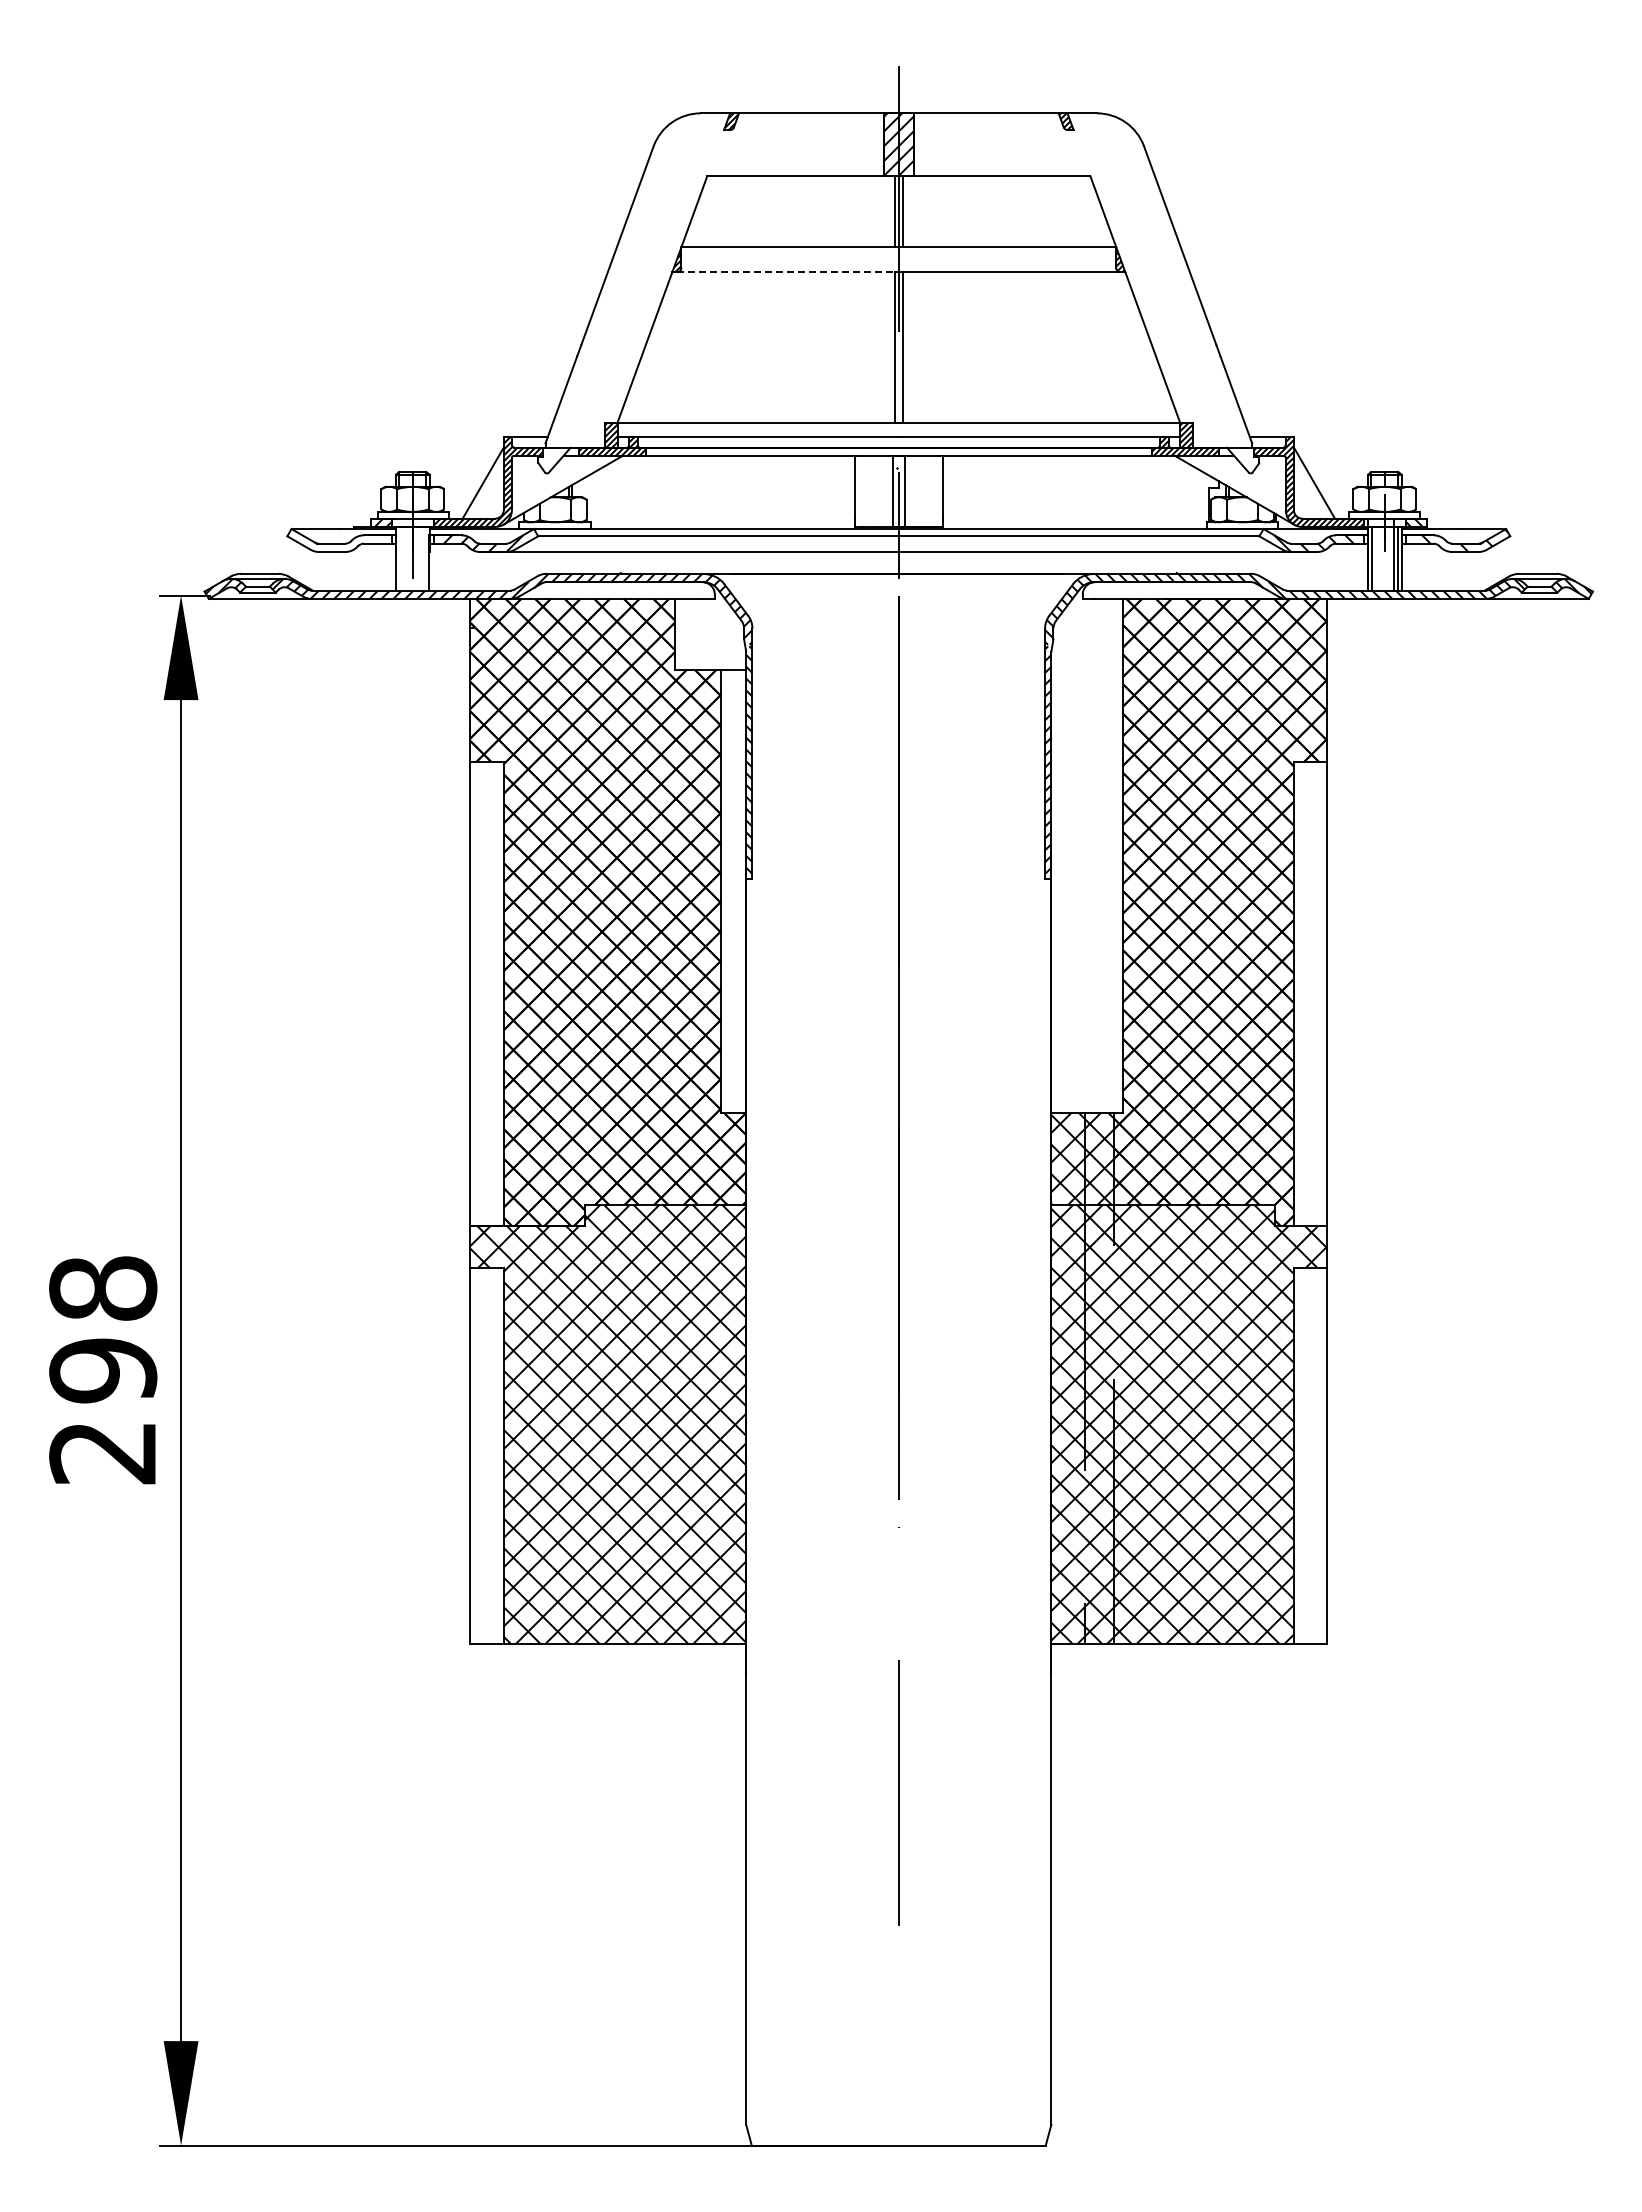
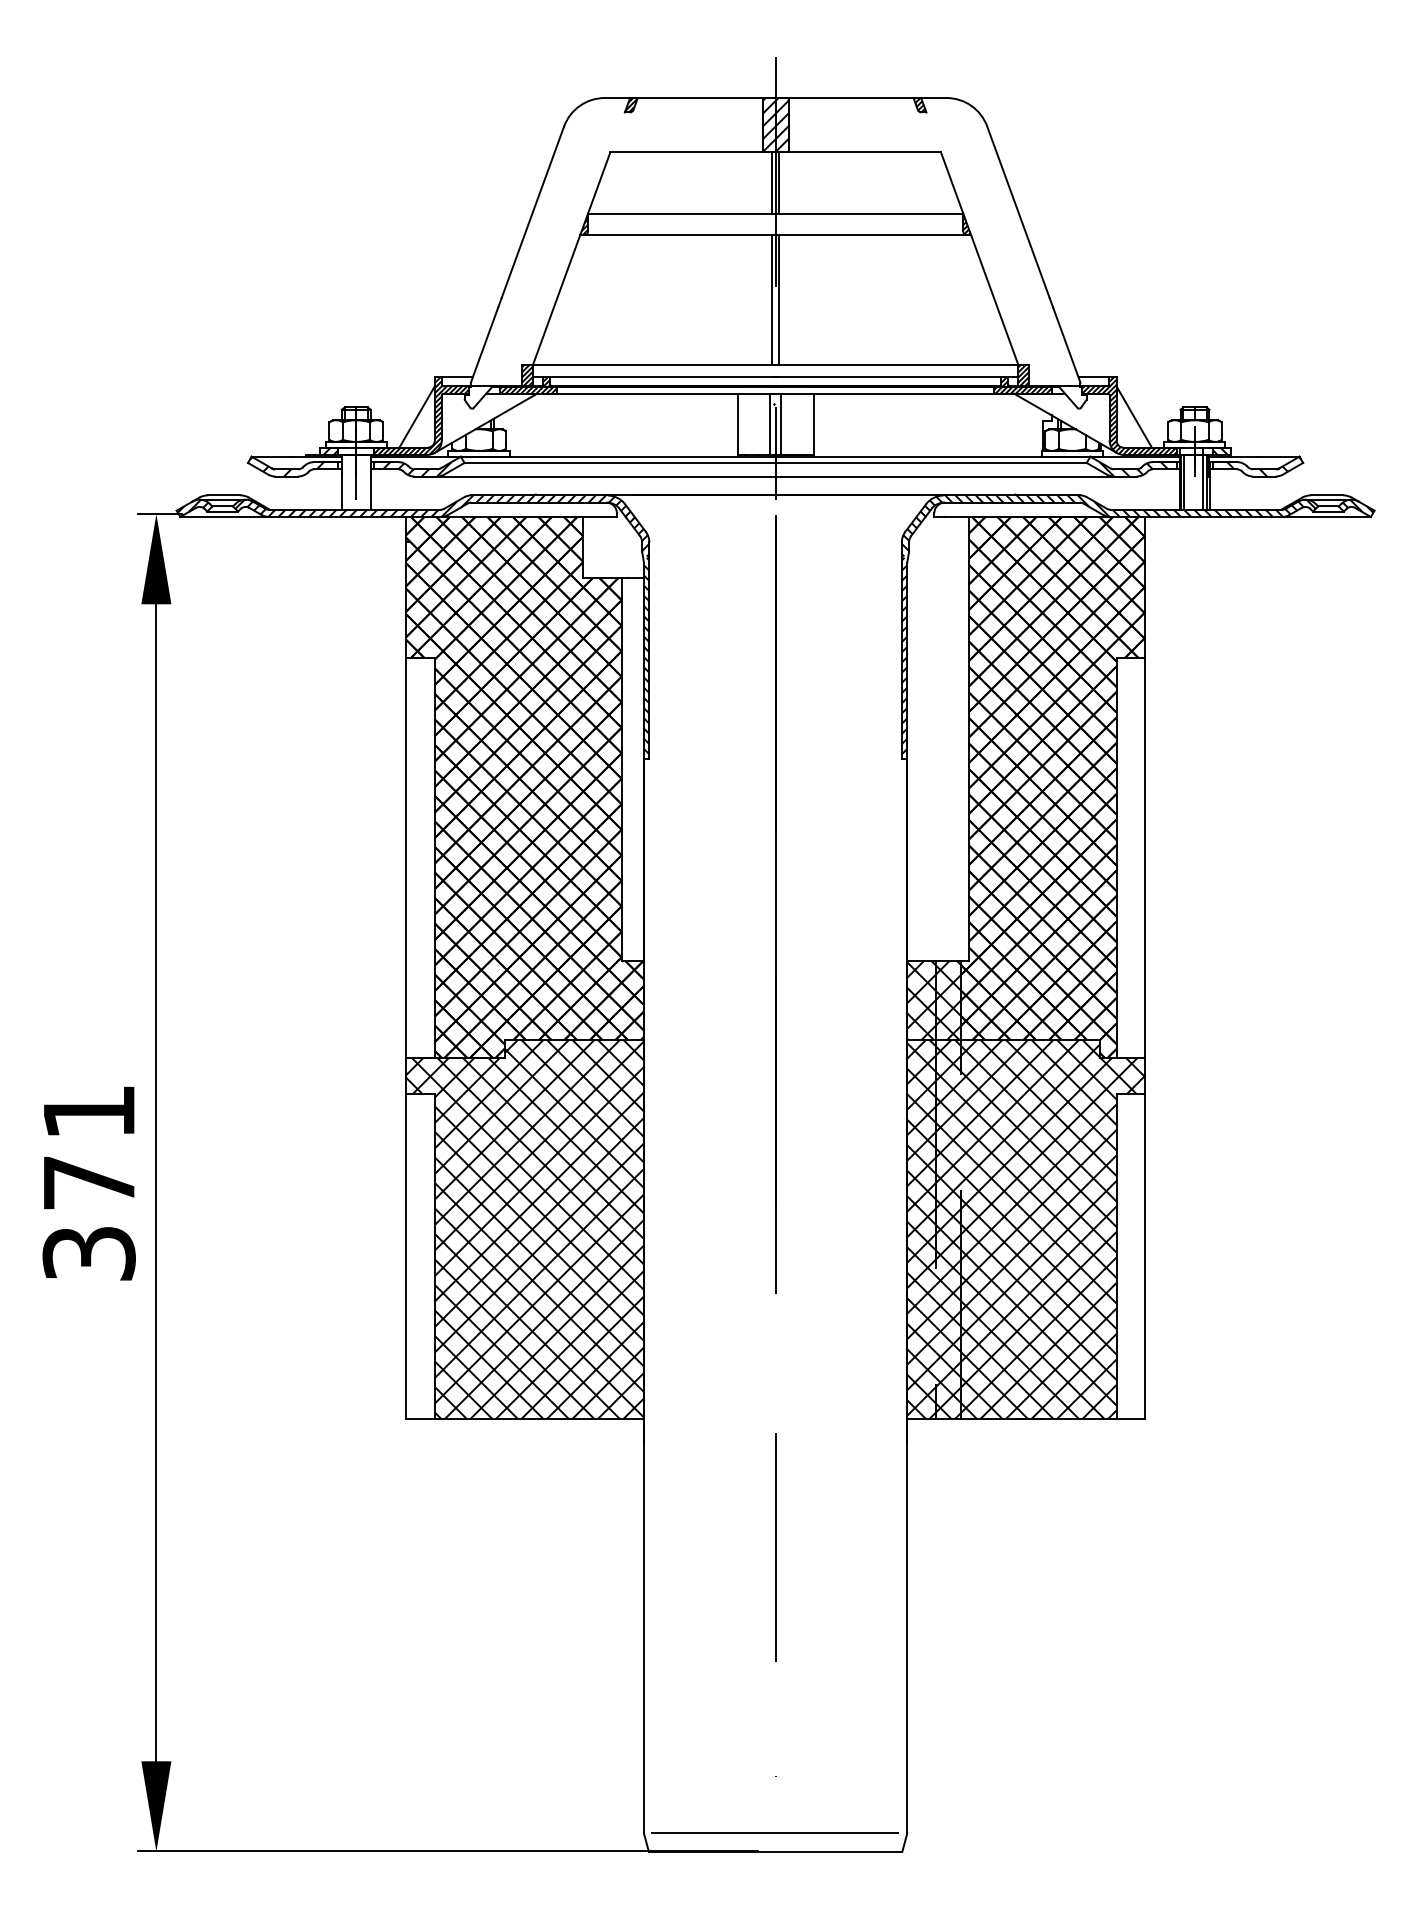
line: (785, 272) -> (677, 235), dashed -> solid
hatch: (332, 540) -> (287, 466), added
text: (103, 1370) -> (89, 1182), 298 -> 371
line: (898, 2124) -> (775, 1833), added

